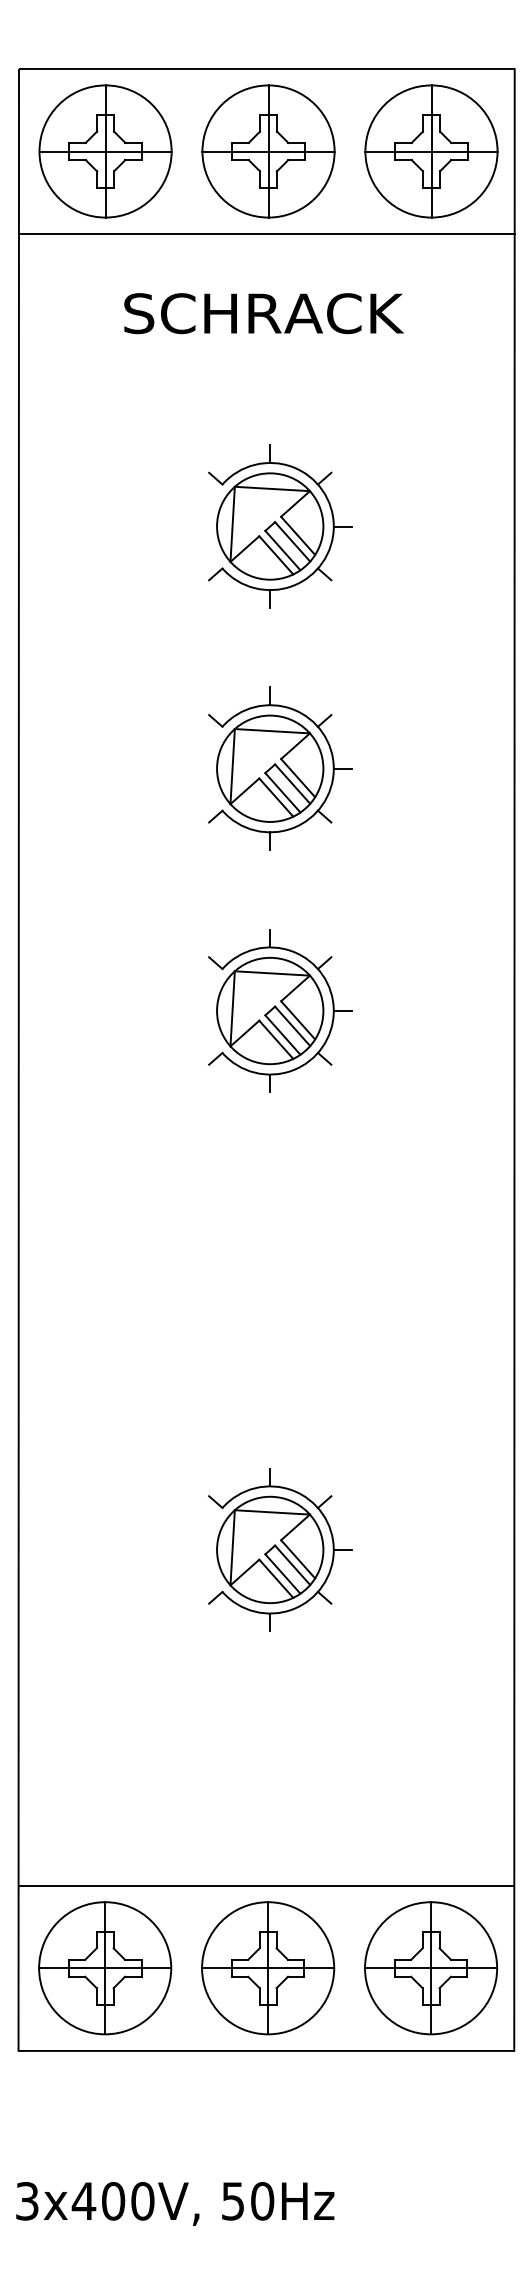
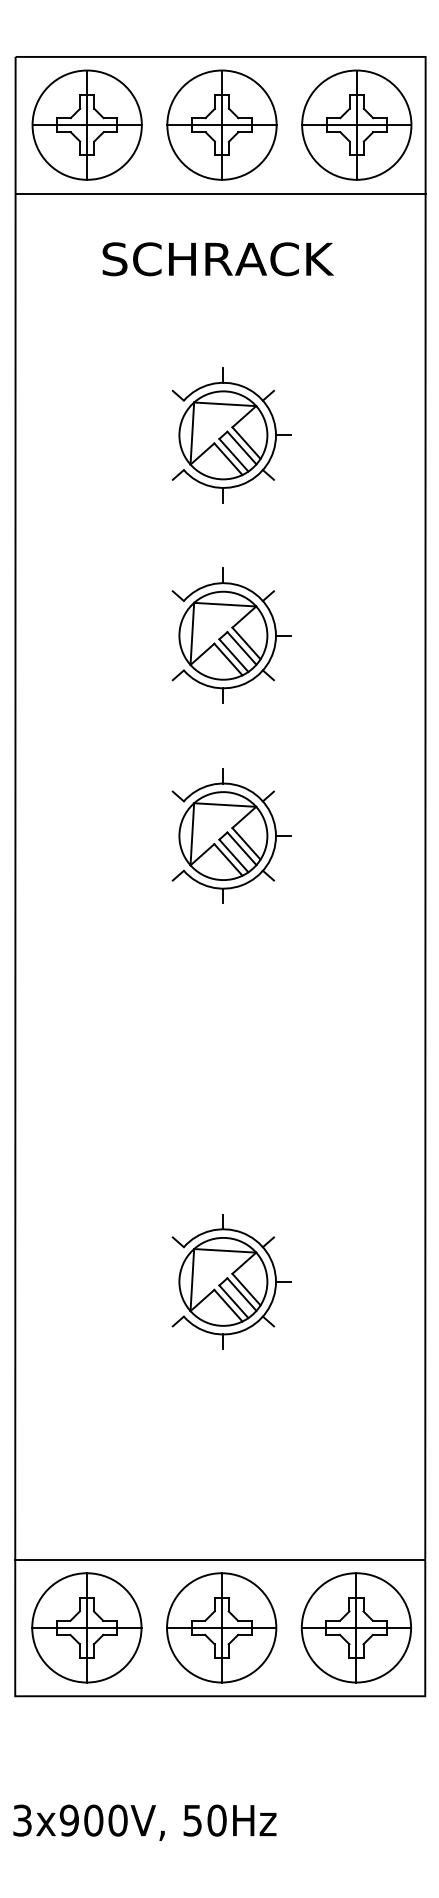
text: (84, 2201) -> (69, 1820), 3x400V, -> 3x900V,

